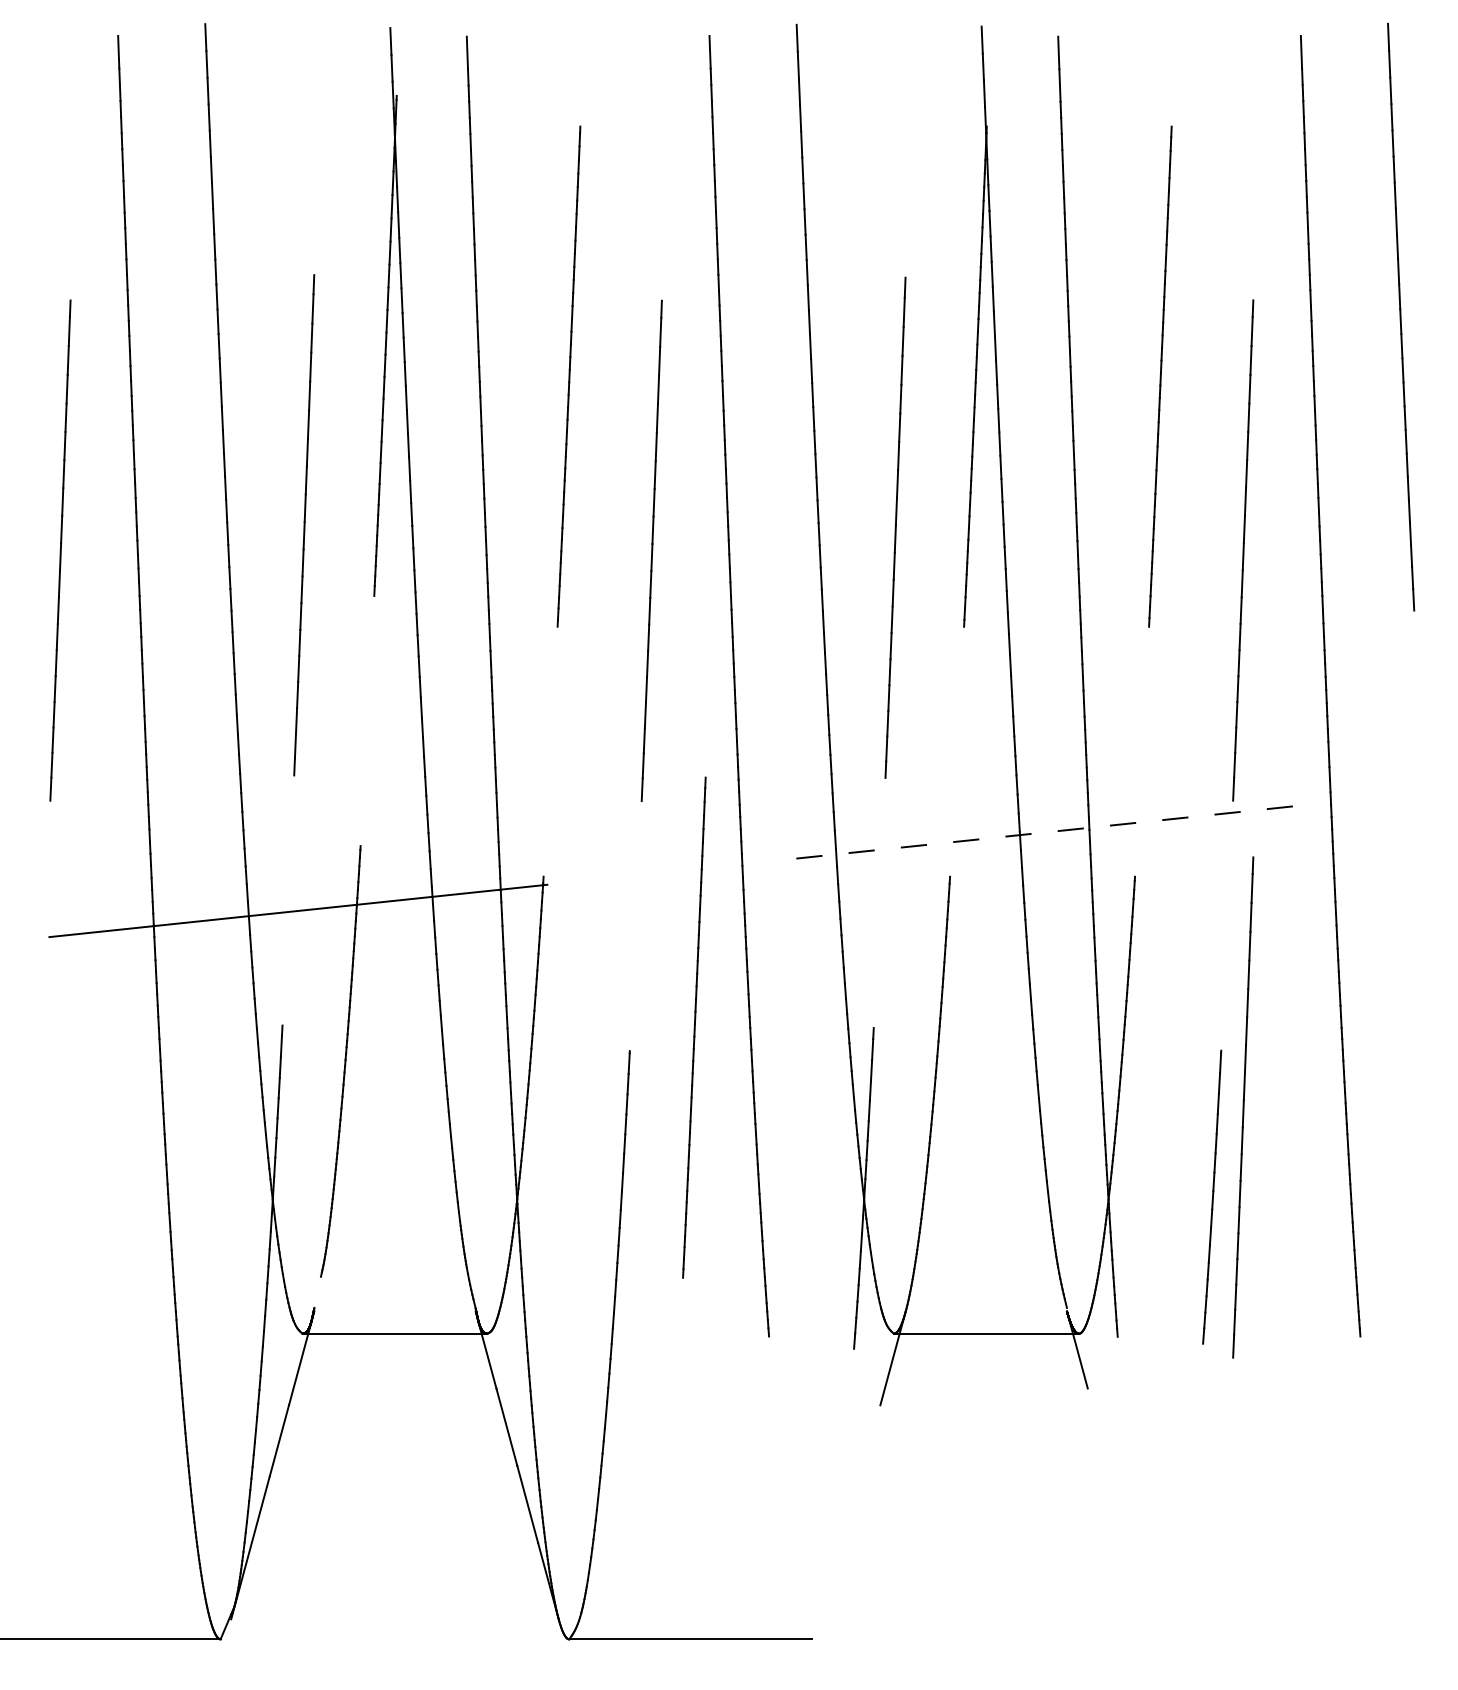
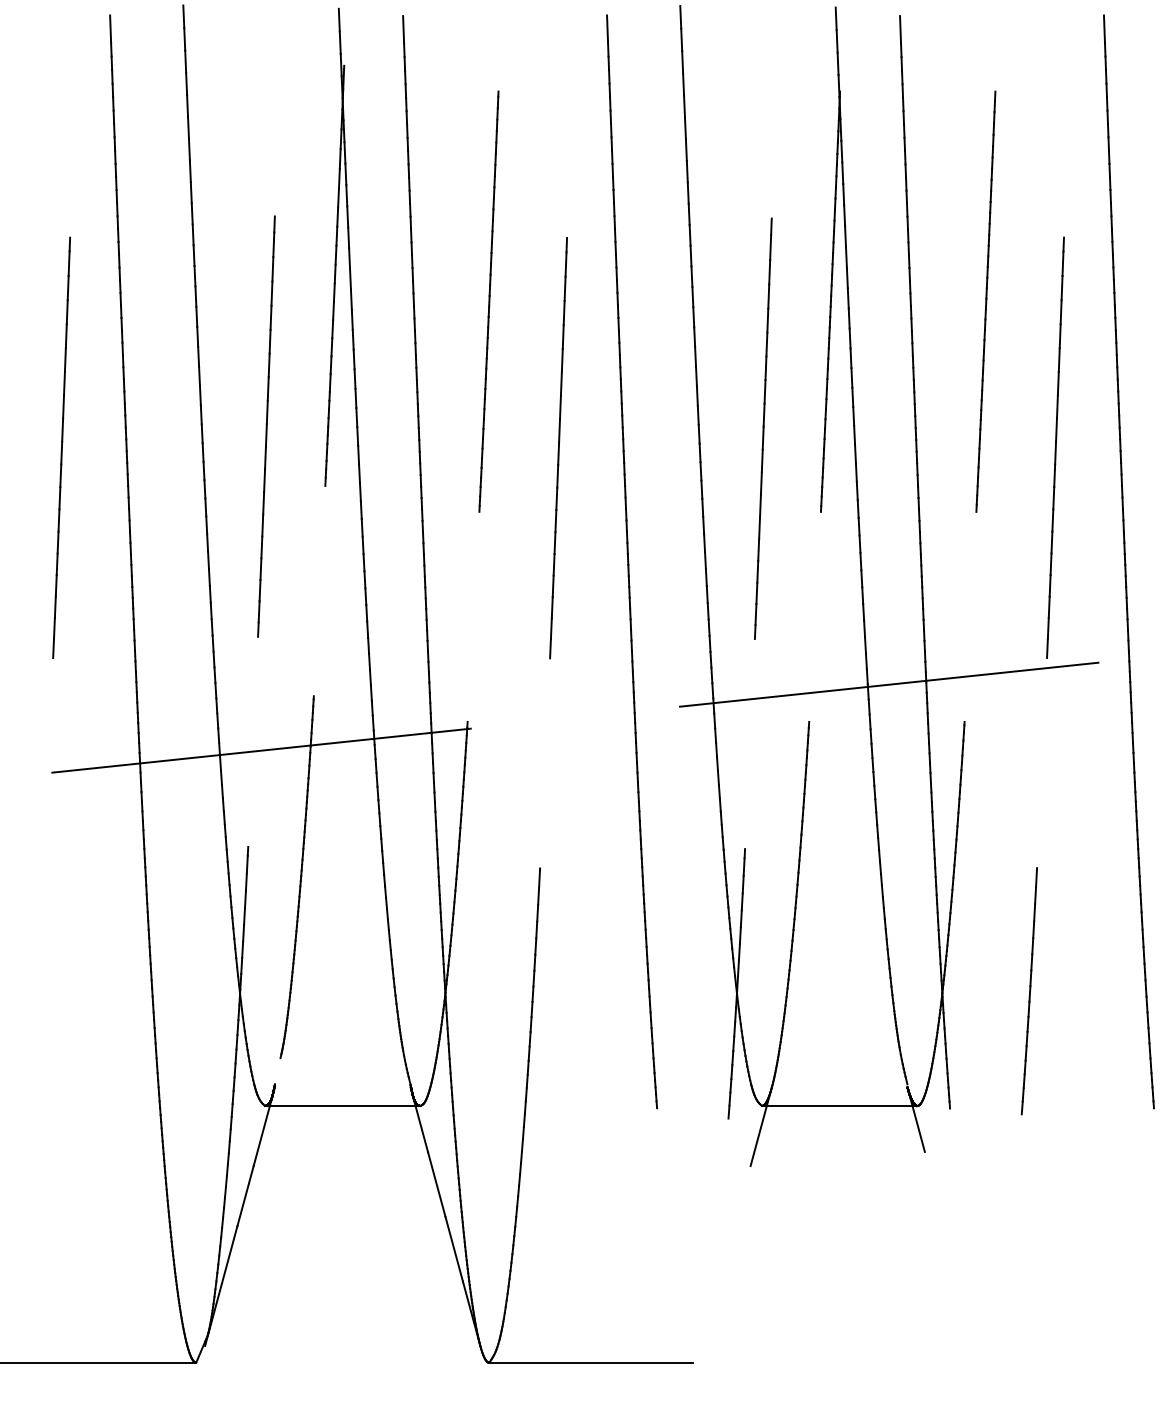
line: (1045, 832) -> (889, 684), dashed -> solid
line: (694, 1027) -> (594, 848), removed
line: (1243, 1107) -> (1055, 915), removed

